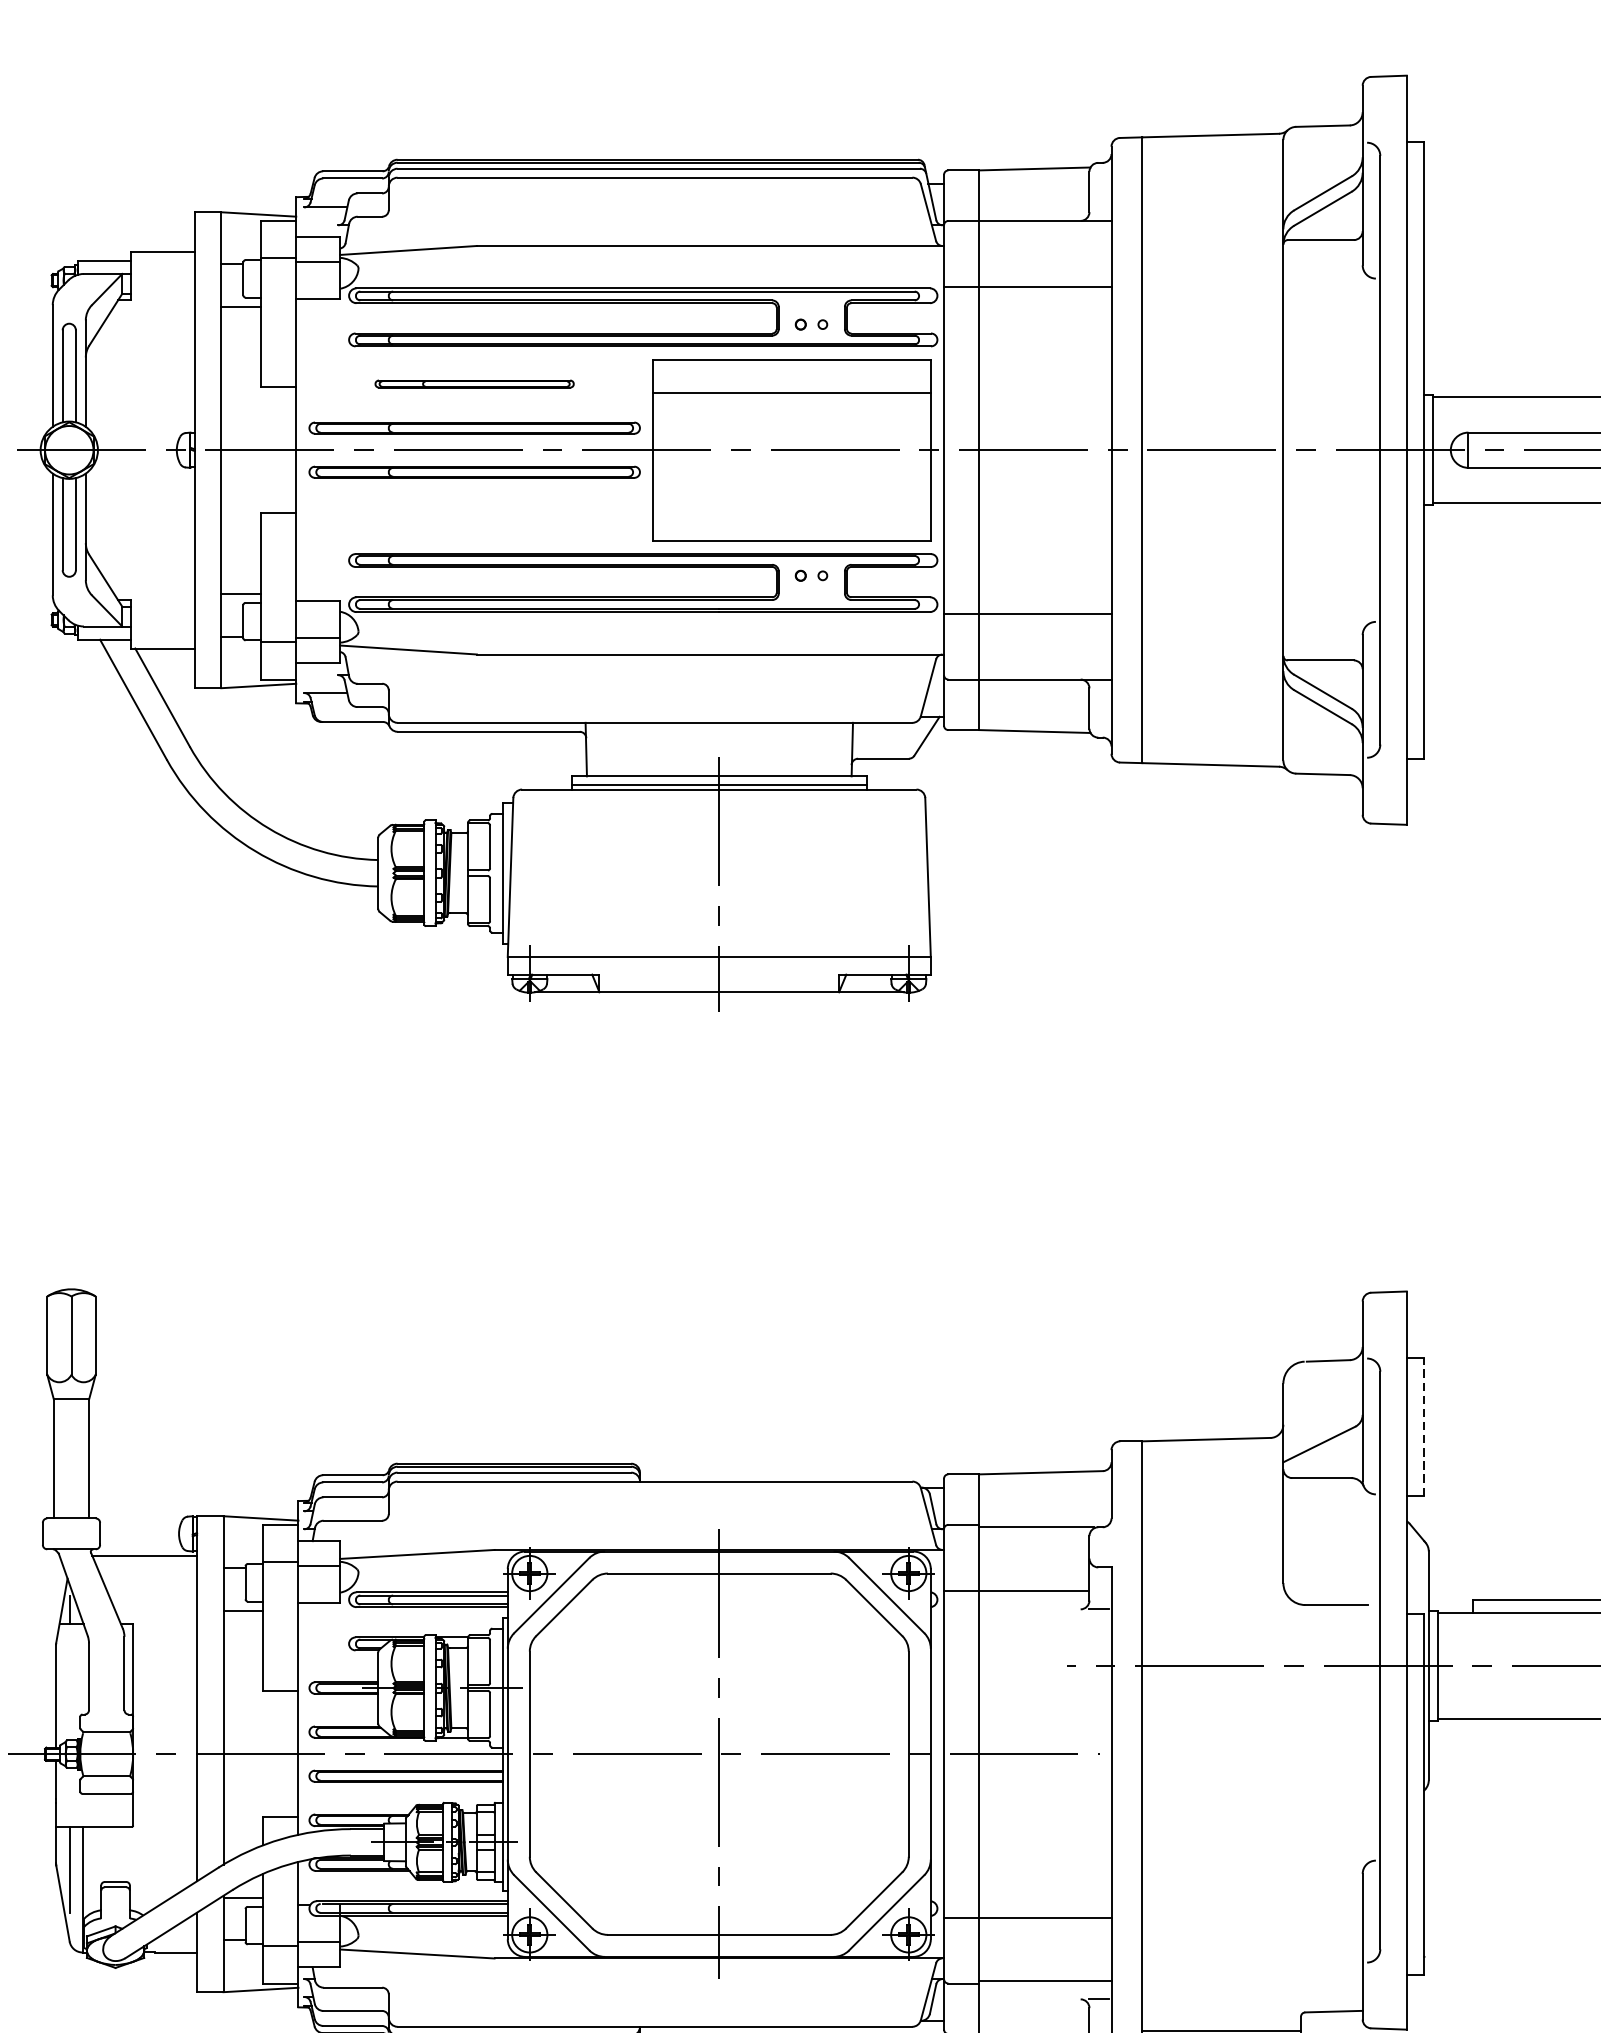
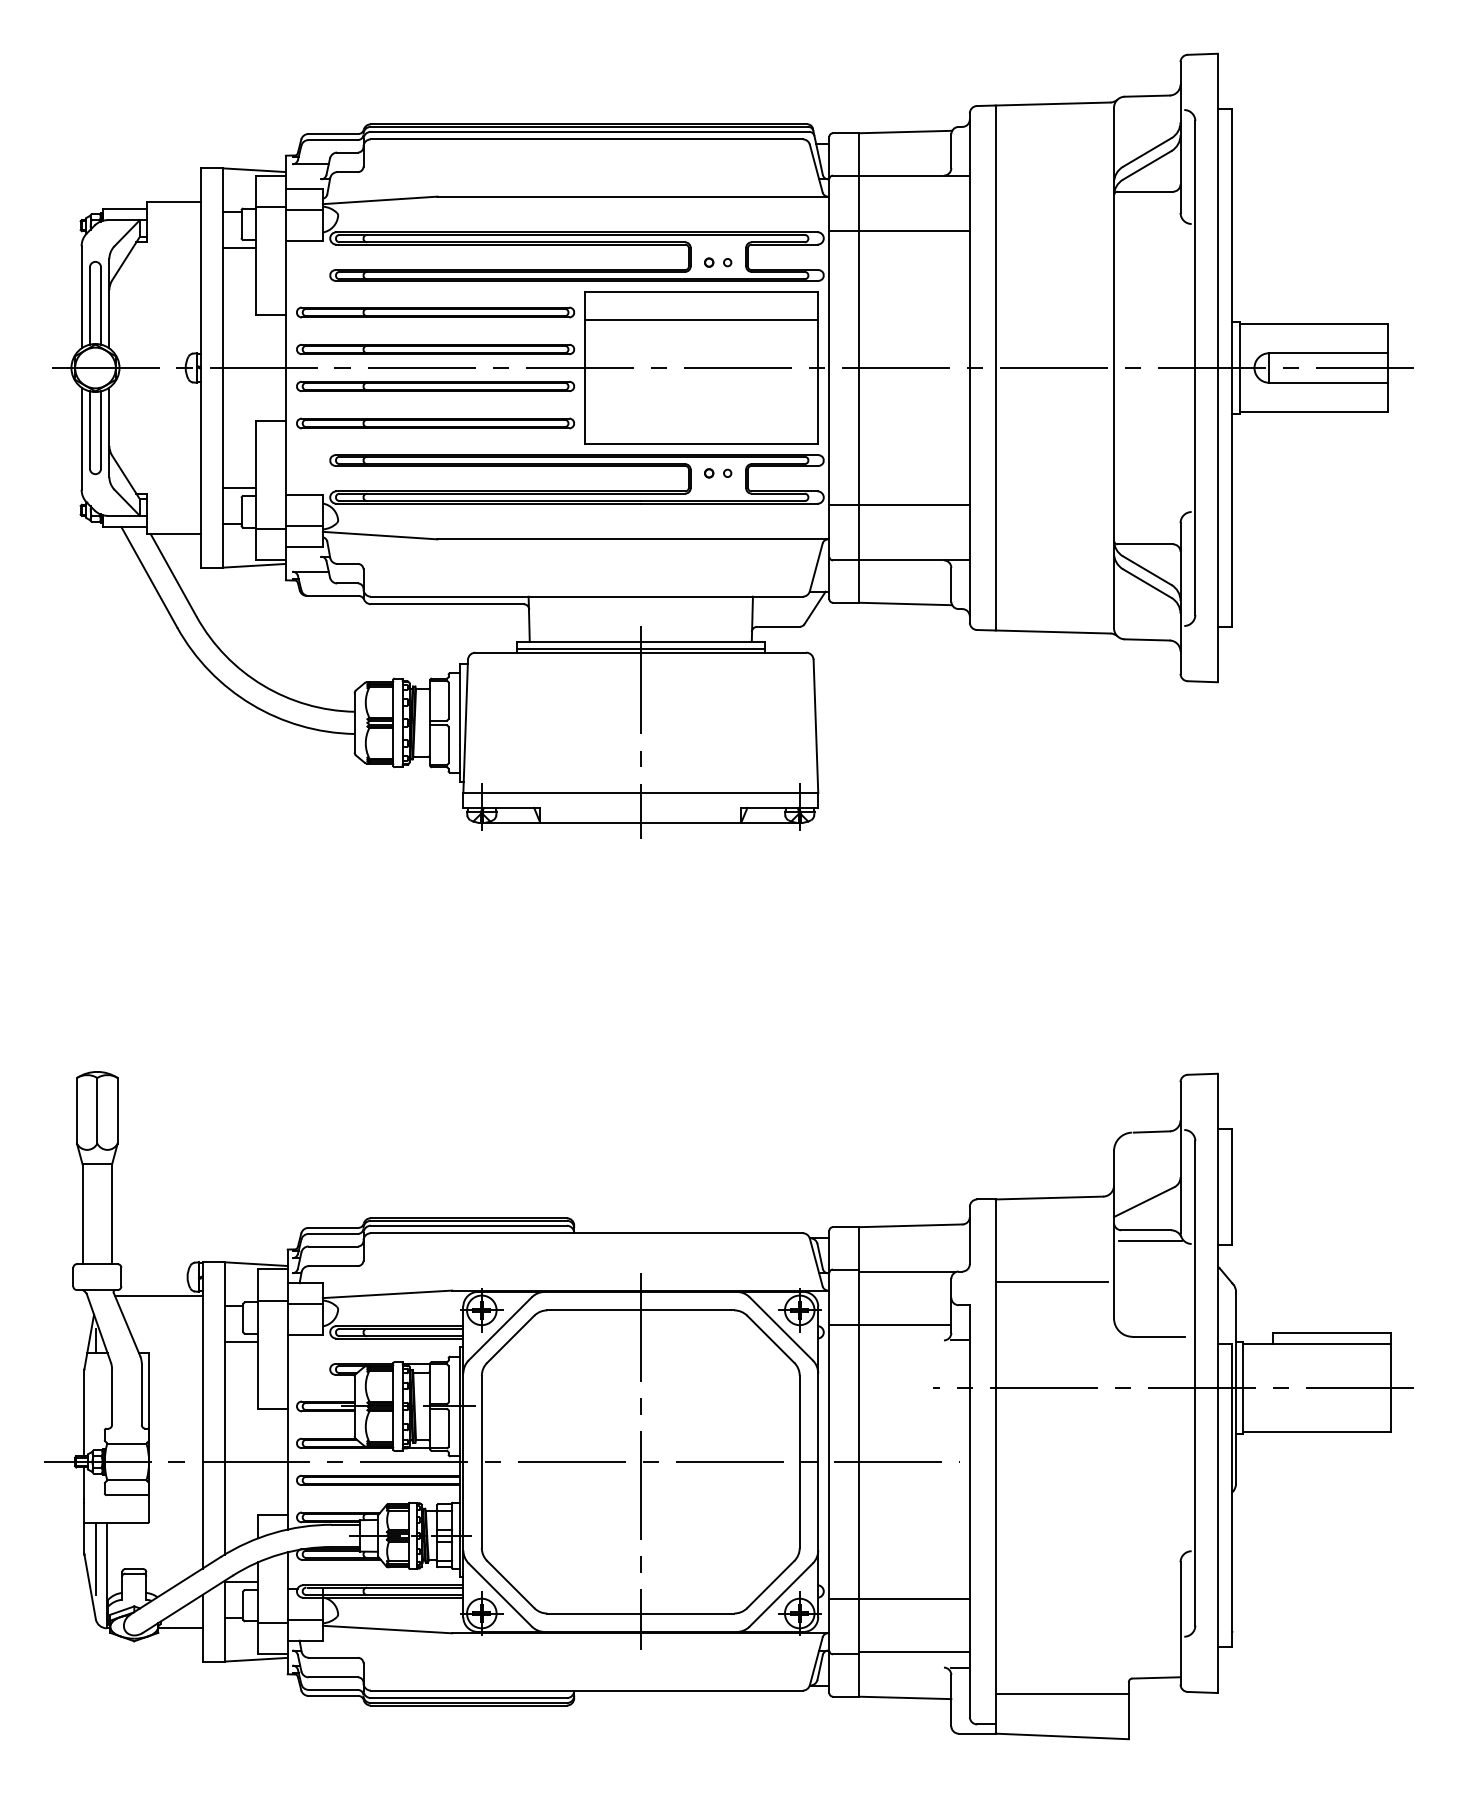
part: (474, 384) -> (435, 312), size x1.67
part: (474, 516) -> (435, 423), added
line: (1424, 1427) -> (1232, 1187), dashed -> solid
line: (1326, 1491) -> (1150, 1241), added
line: (1208, 1539) -> (1051, 1281), added

